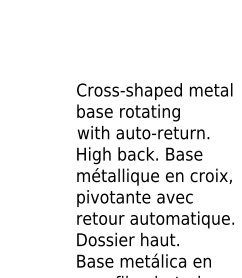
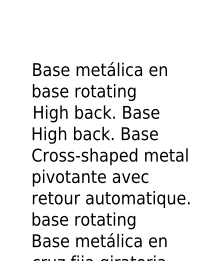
text: (154, 91) -> (110, 71), Cross-shaped metal -> Base metálica en
text: (143, 133) -> (99, 113), with auto-return. -> High back. Base
text: (154, 176) -> (110, 156), métallique en croix, -> Cross-shaped metal
text: (128, 240) -> (84, 220), Dossier haut. -> base rotating

